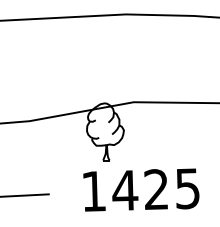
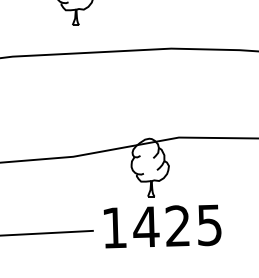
text: (141, 190) -> (162, 226), moved

